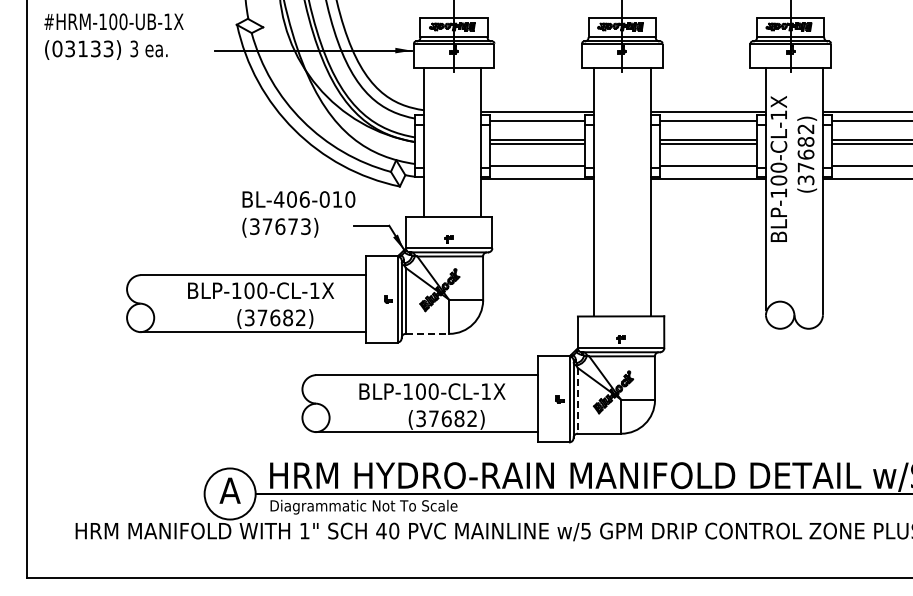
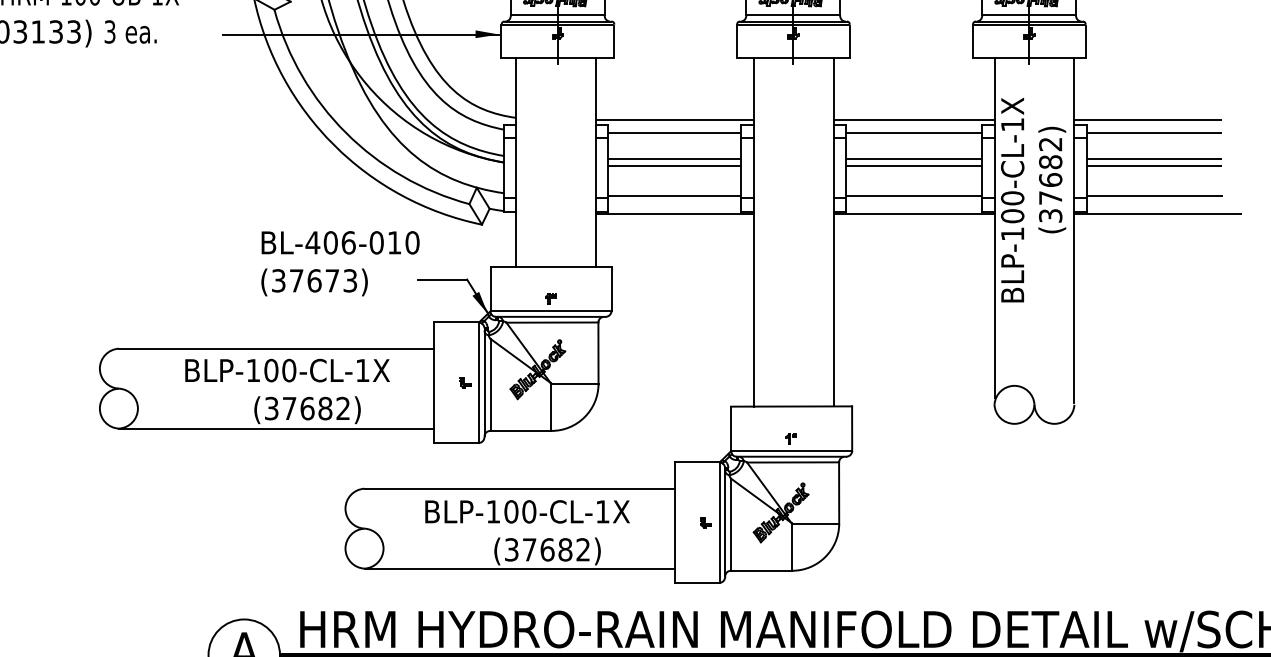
line: (427, 333) -> (520, 430), dashed -> solid
line: (578, 400) -> (732, 524), dashed -> solid

